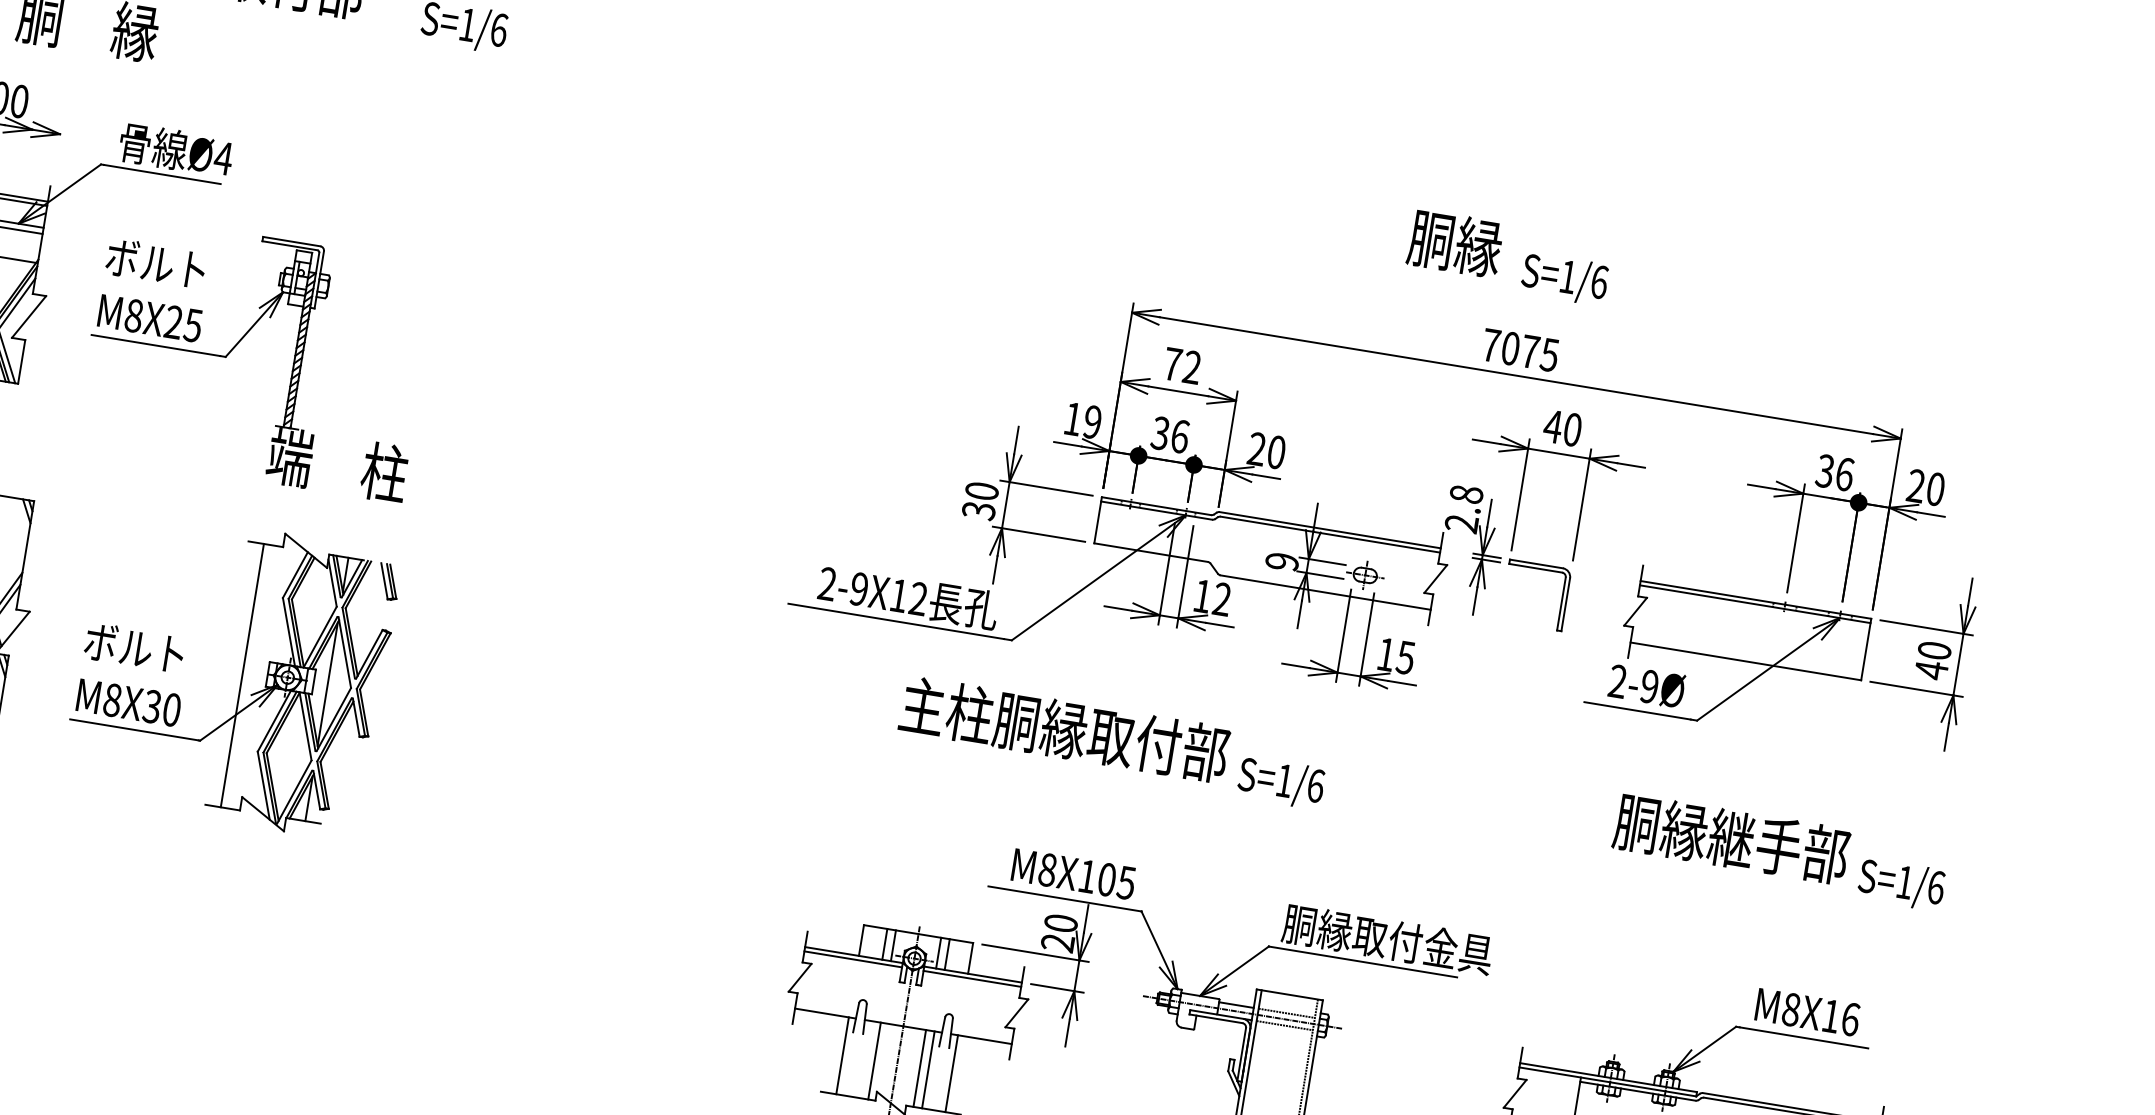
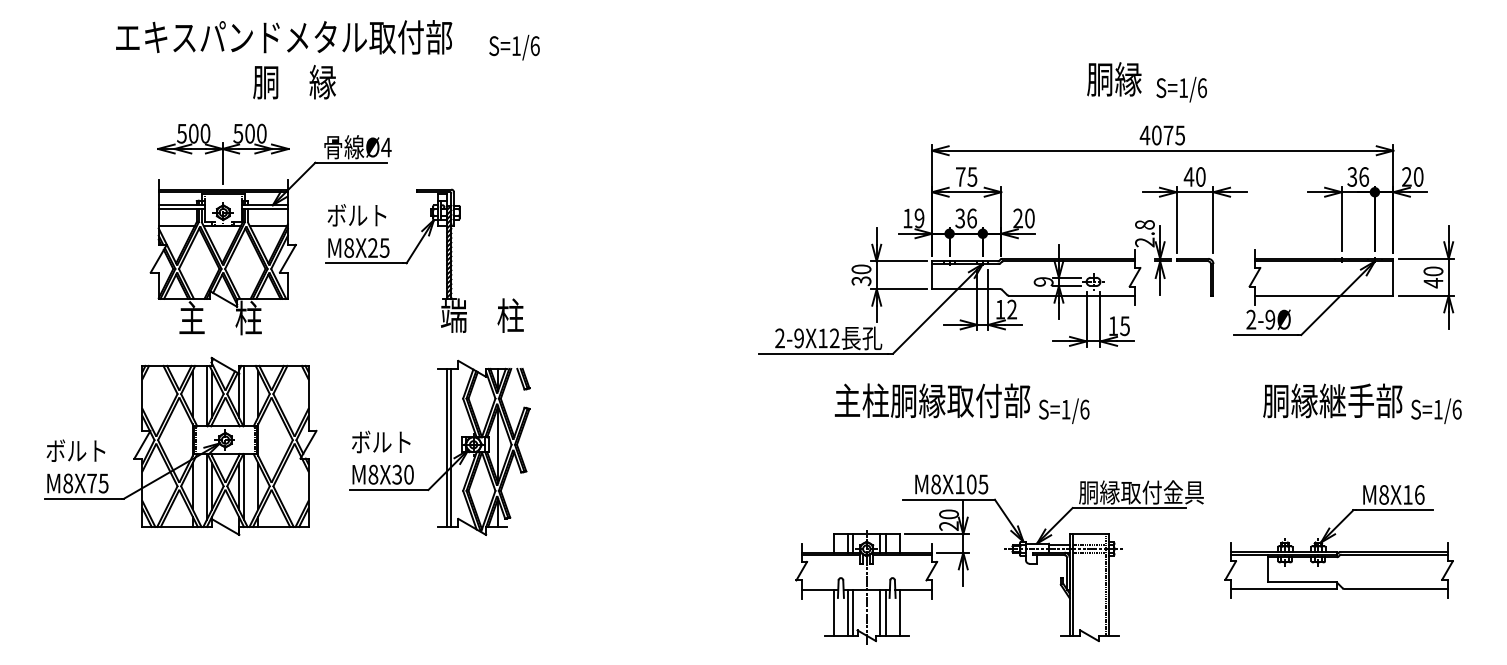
text: (1490, 345) -> (1144, 135), 7075 -> 4075
text: (1192, 366) -> (972, 176), 72 -> 75
line: (248, 675) -> (450, 447), added
line: (866, 1059) -> (848, 612), added

